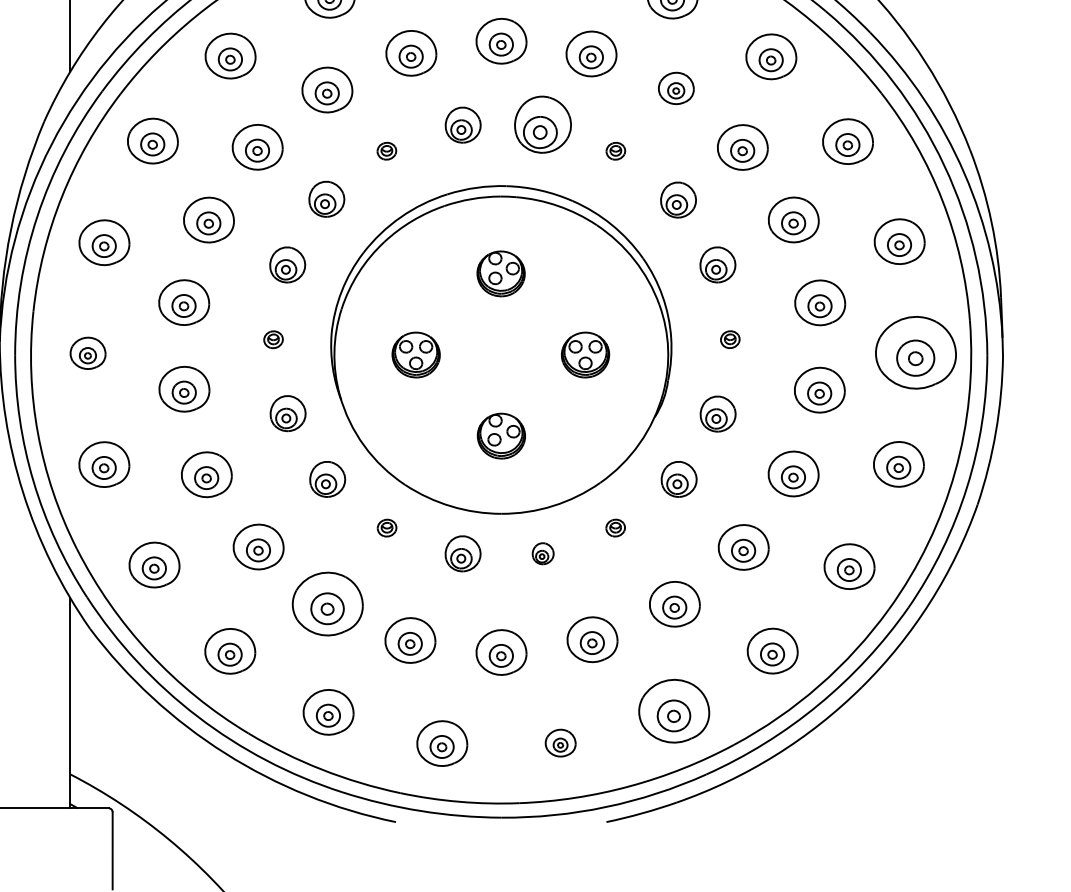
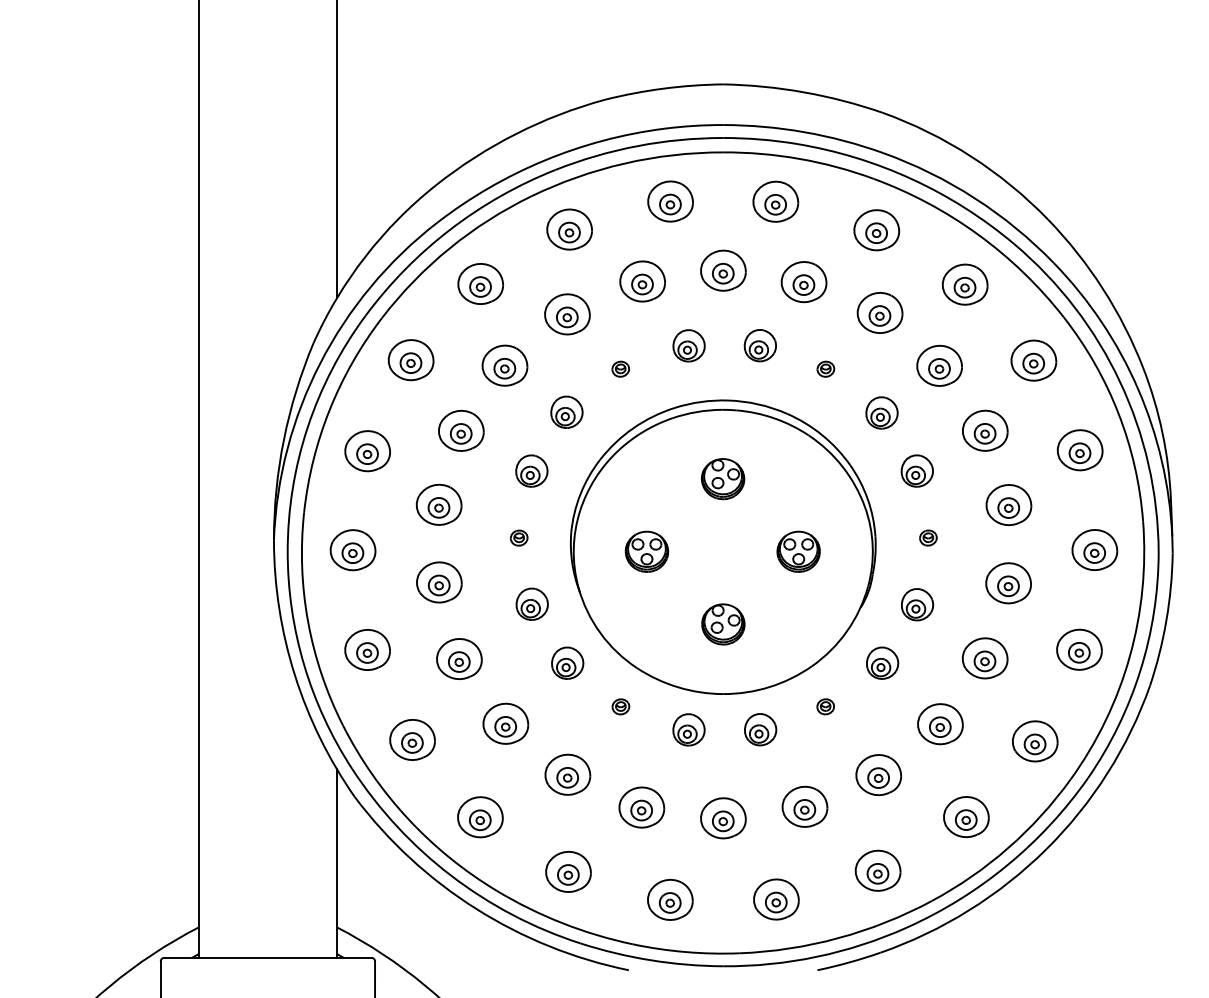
part: (675, 87) -> (879, 312), size x1.43
part: (541, 124) -> (759, 345), size x0.62
part: (87, 353) -> (352, 550), size x1.43
part: (915, 353) -> (1094, 550), size x0.62
part: (542, 553) -> (760, 729), size x1.67
part: (327, 603) -> (567, 774), size x0.71
part: (673, 710) -> (877, 870), size x0.71
part: (560, 743) -> (776, 899), size x1.67

